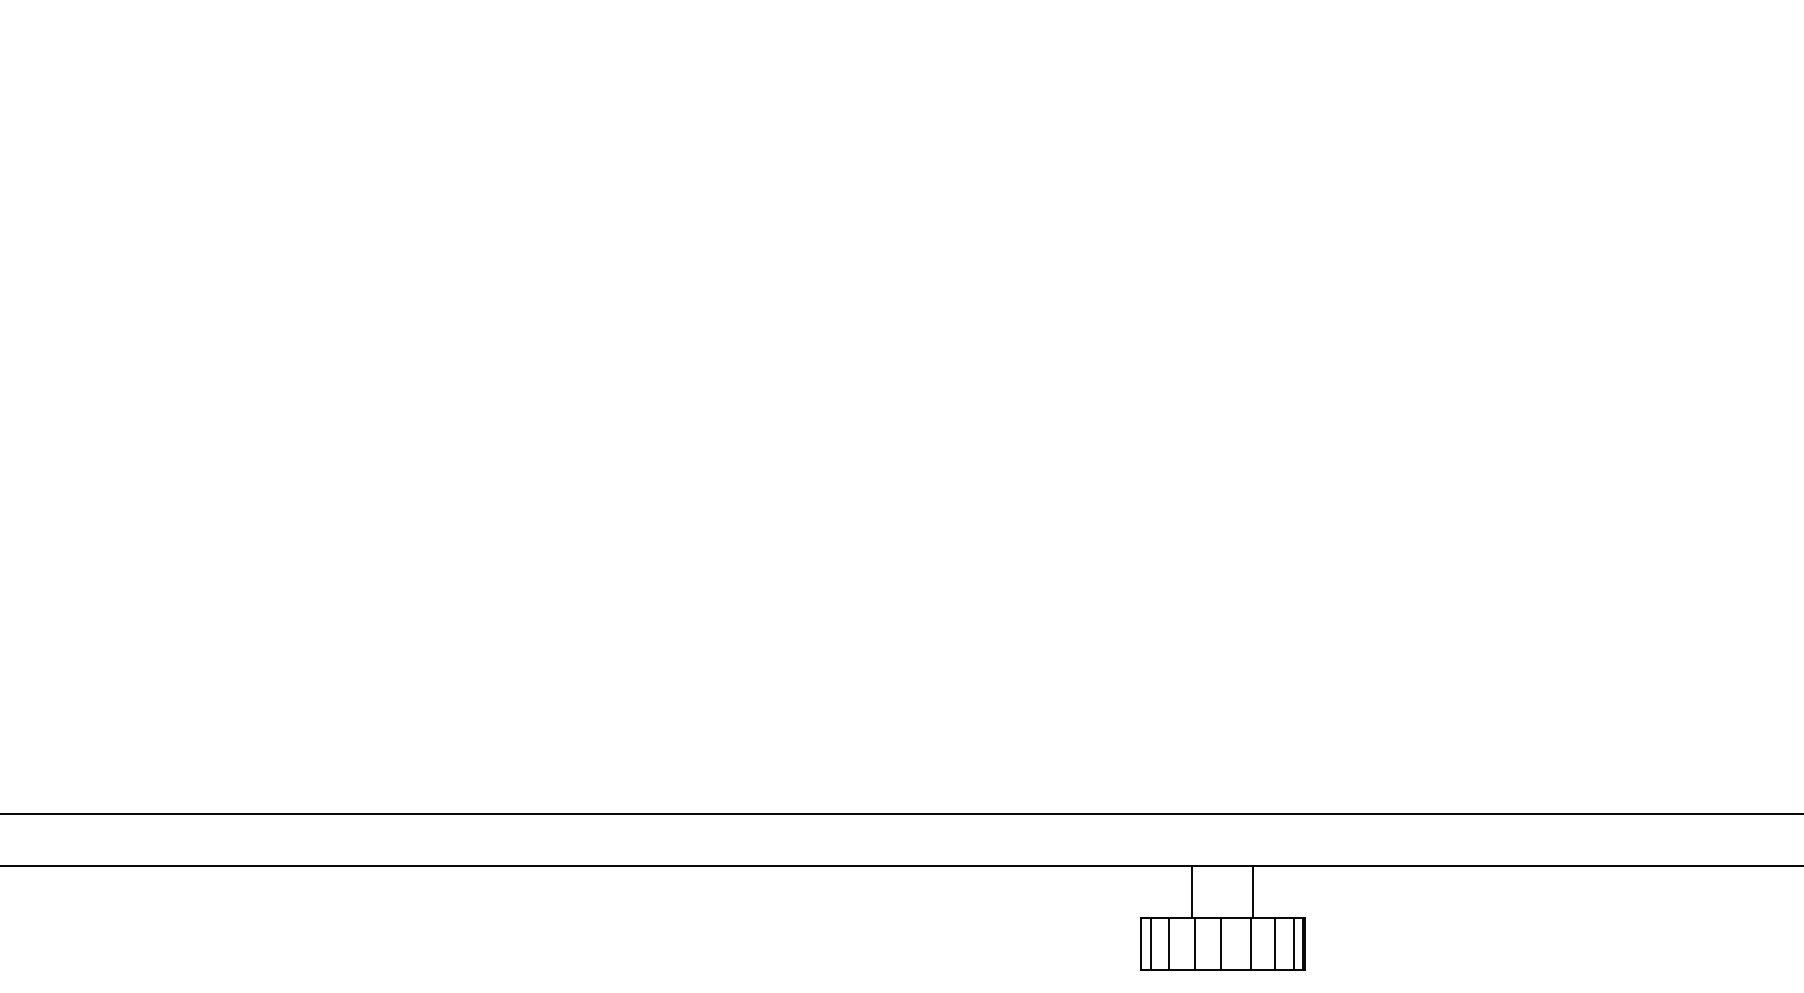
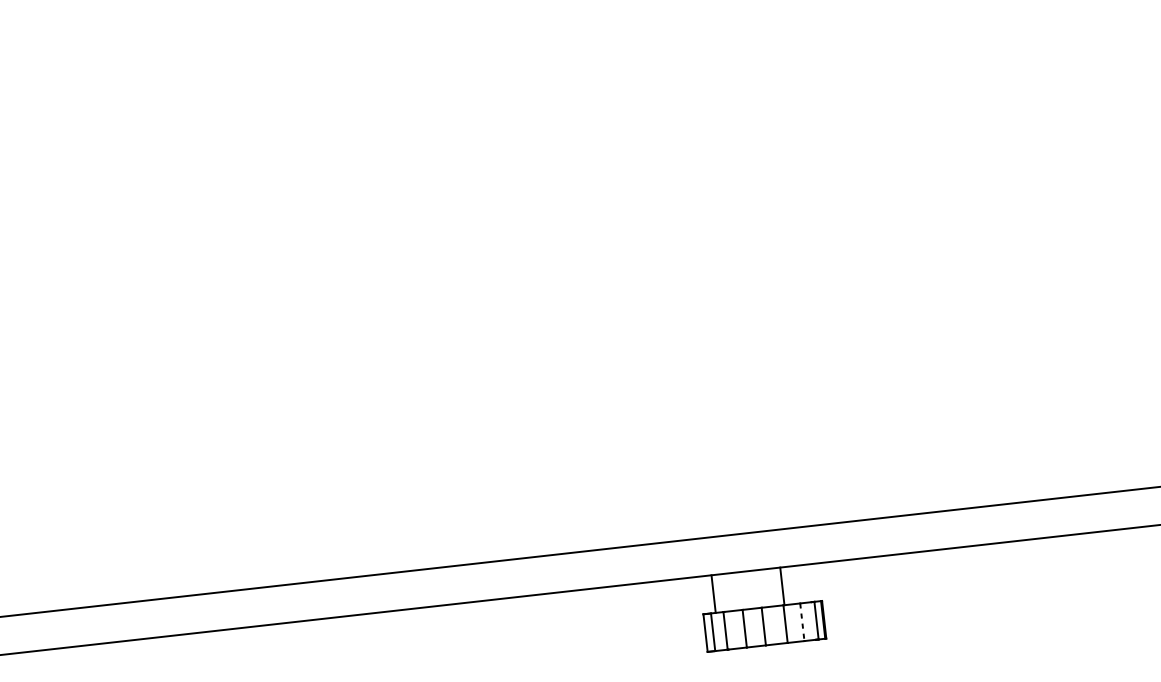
line: (1191, 892) -> (713, 594), moved
line: (1274, 944) -> (802, 622), solid -> dashed

